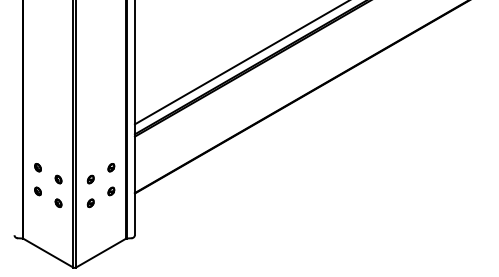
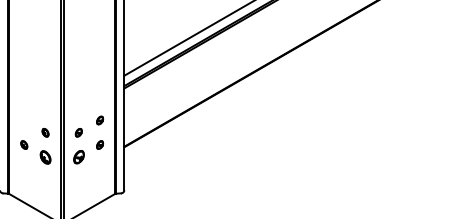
part: (37, 167) -> (23, 120), removed
part: (58, 202) -> (45, 156), size x1.6
part: (90, 203) -> (78, 157), size x1.6

